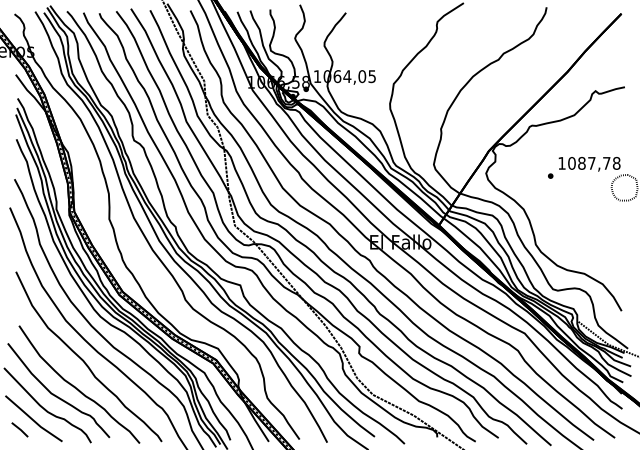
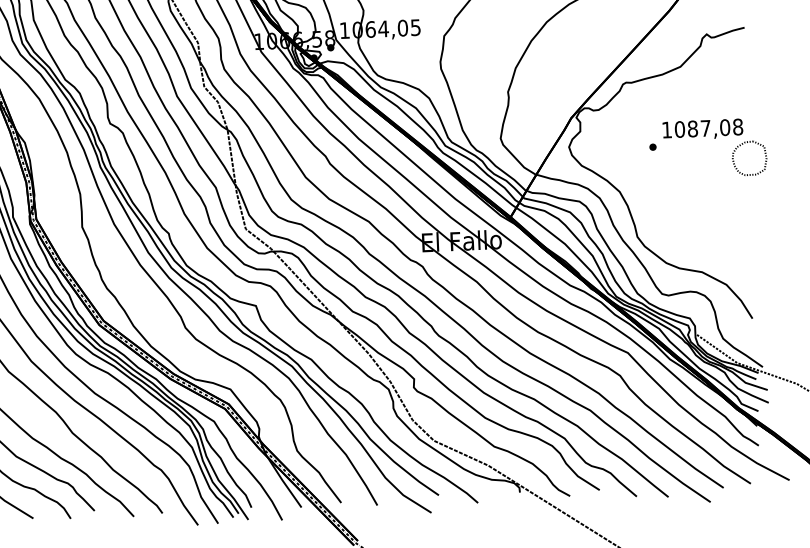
text: (606, 163) -> (724, 127), 1087,78 -> 1087,08

